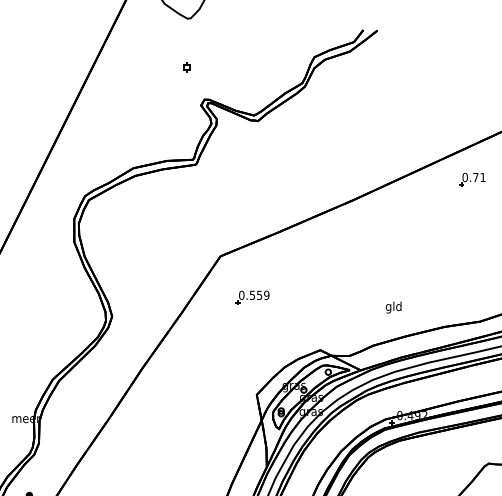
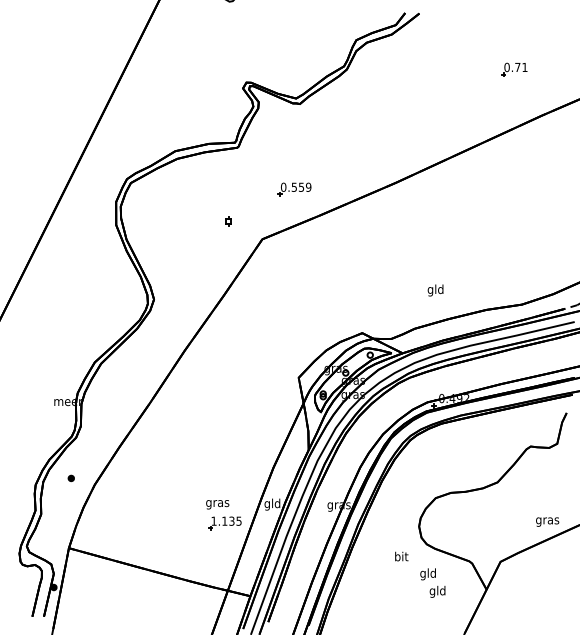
part: (186, 67) -> (228, 221), moved
part: (472, 179) -> (514, 69), moved
part: (252, 297) -> (294, 189), moved

